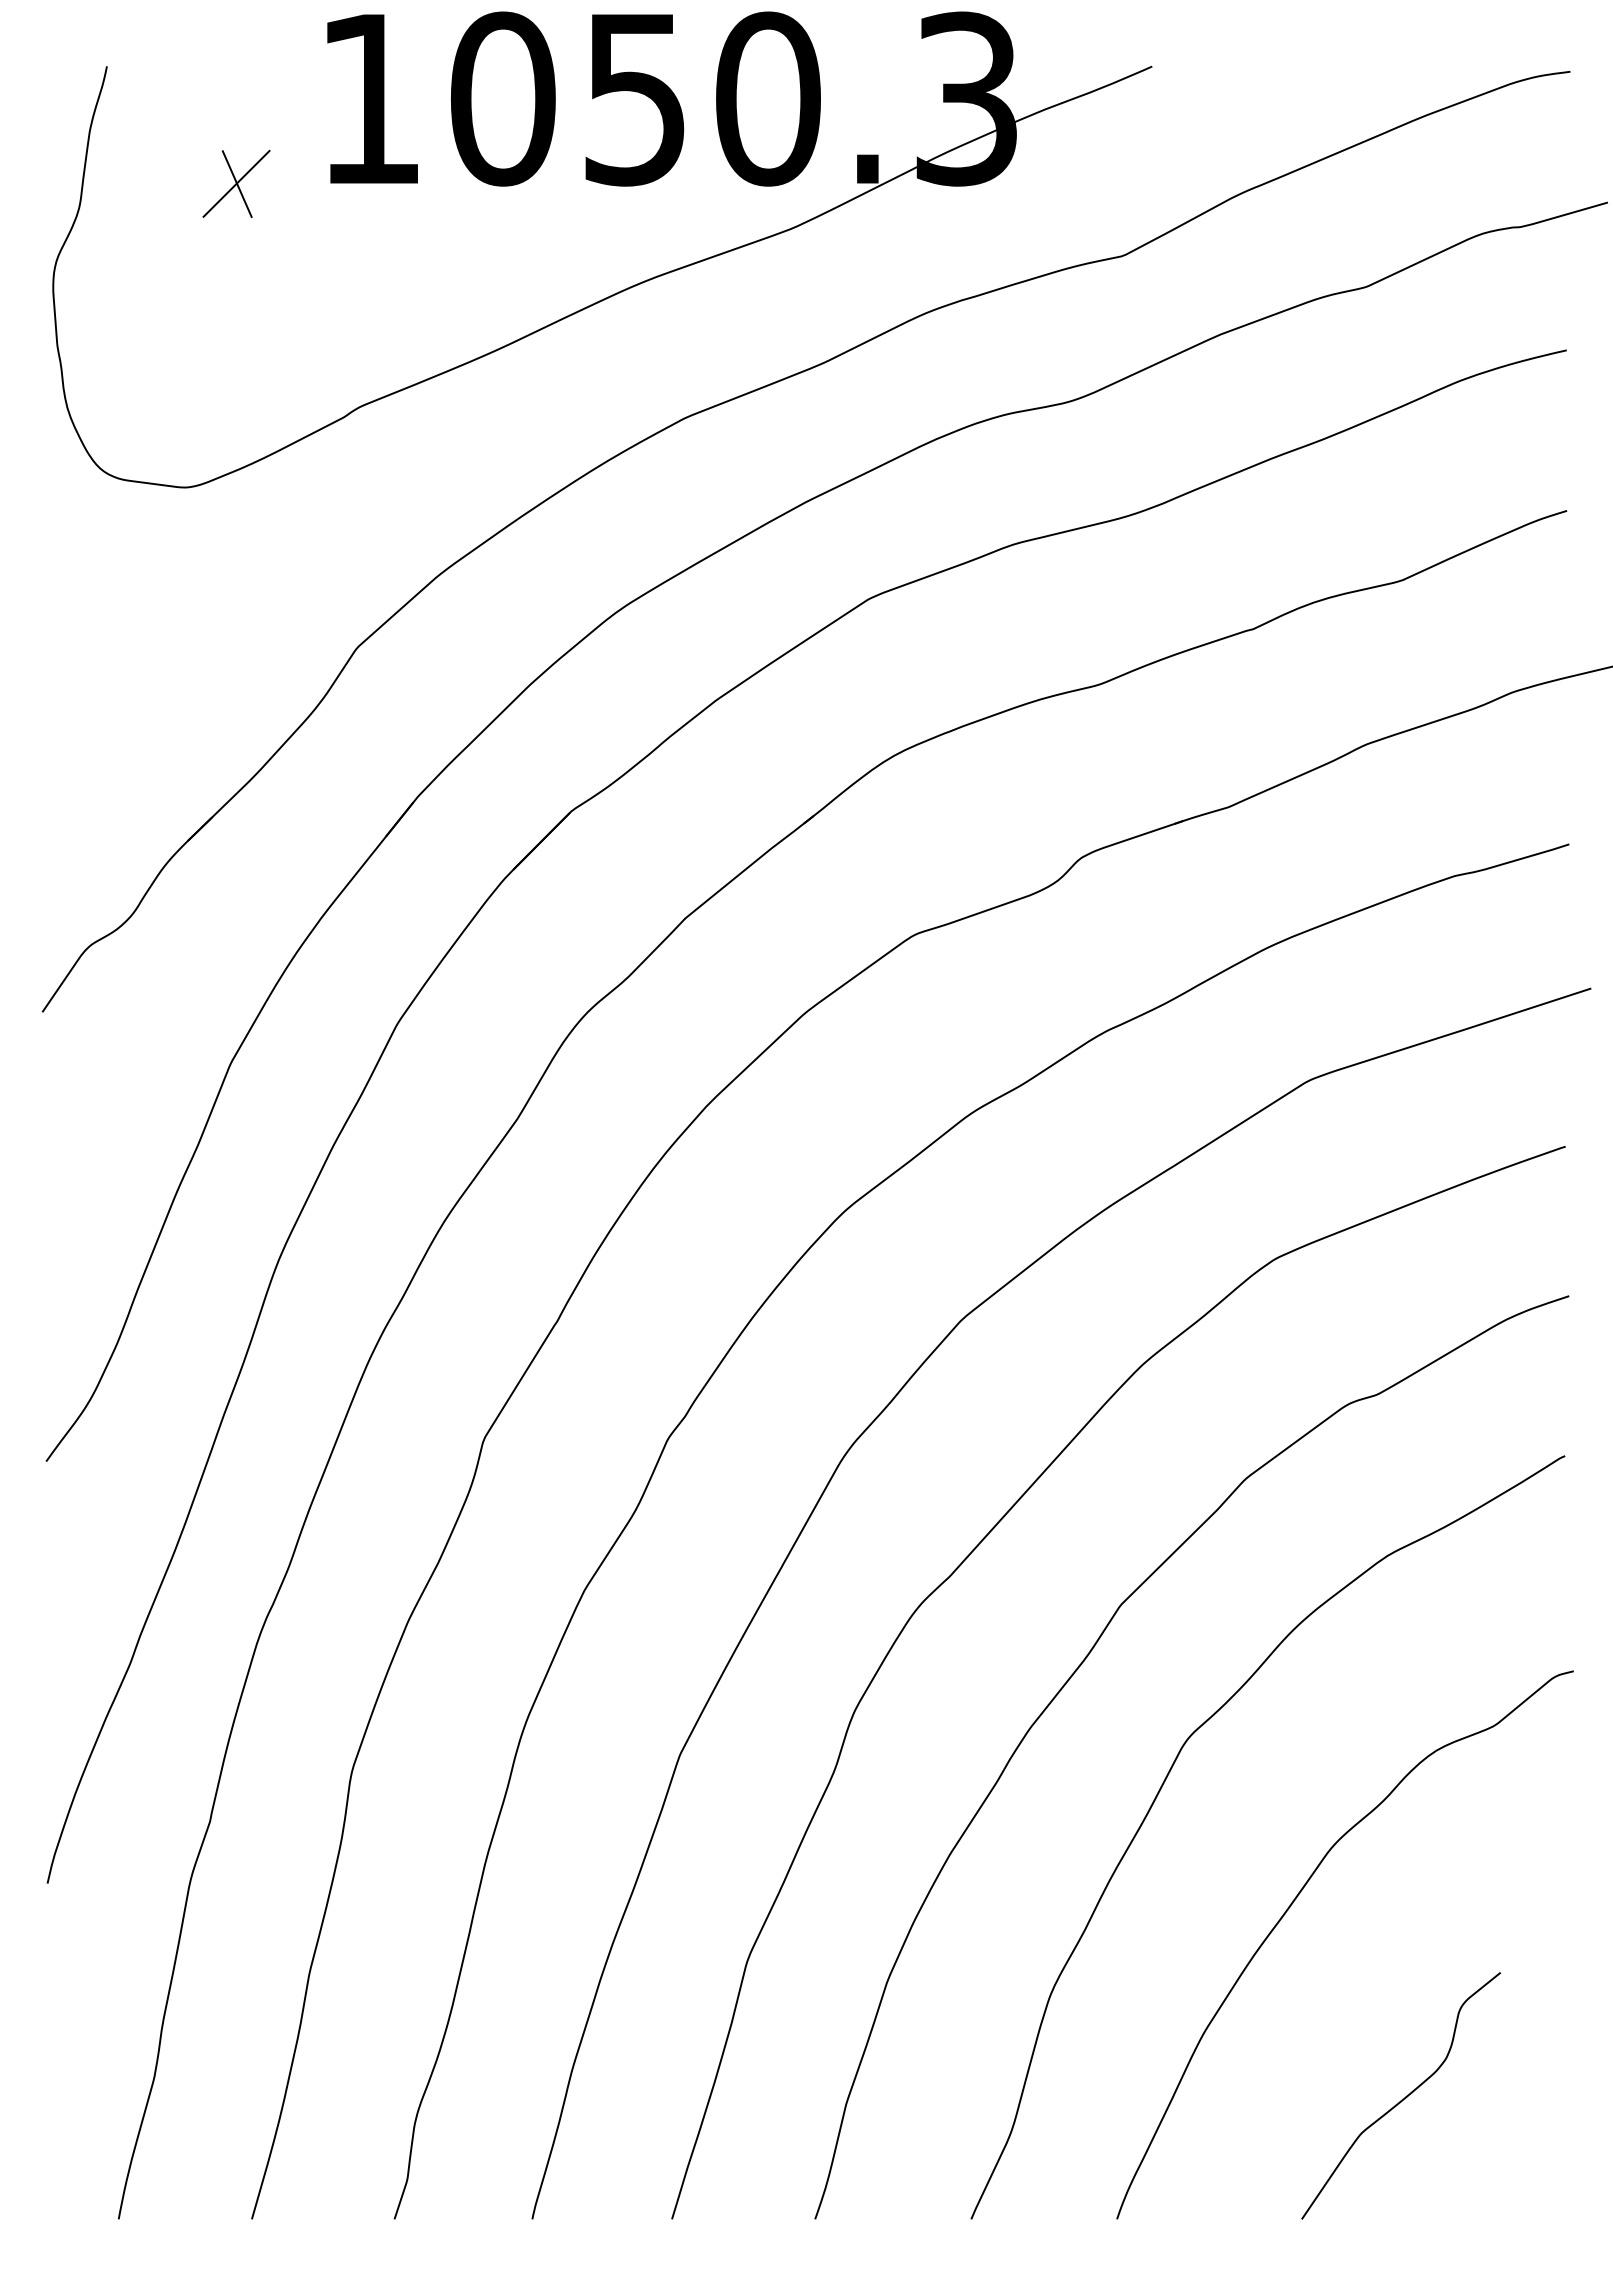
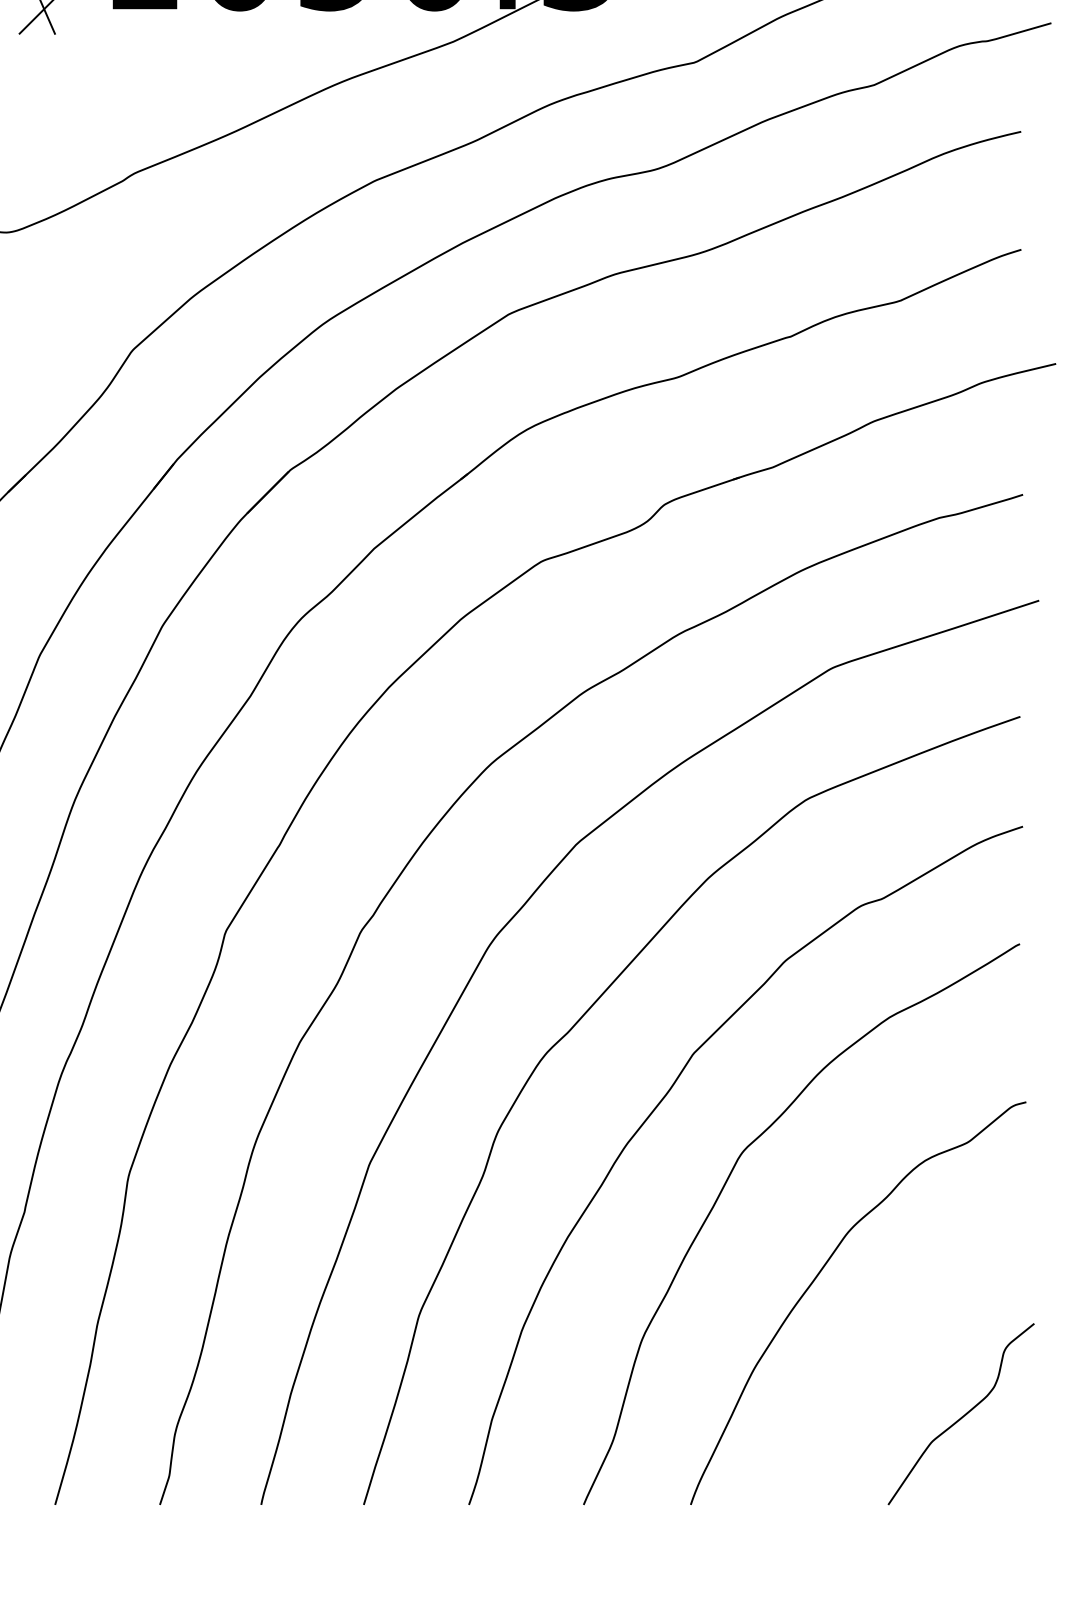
curve: (1401, 2099) -> (961, 1416), moved

